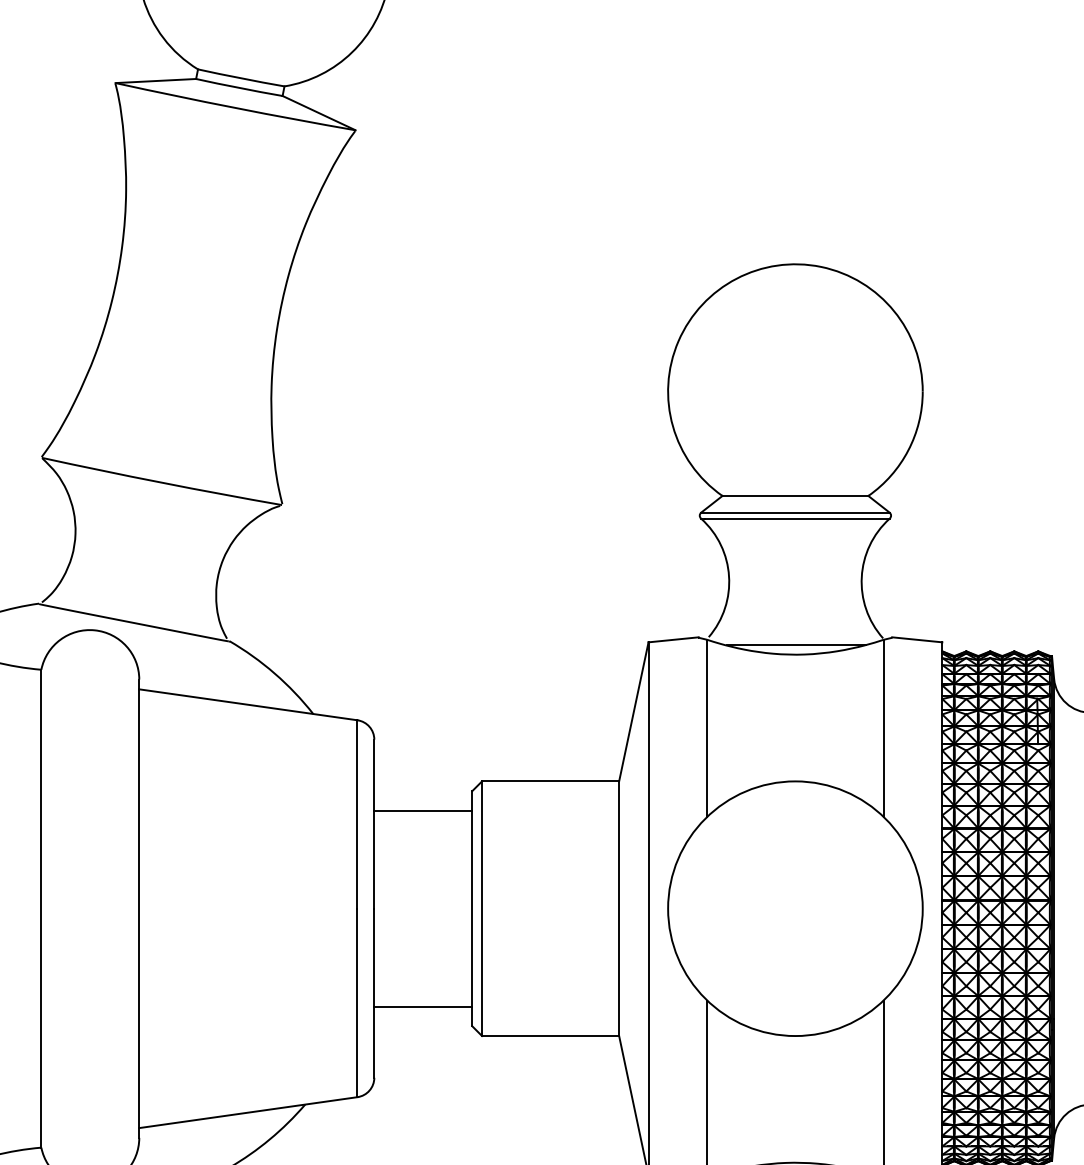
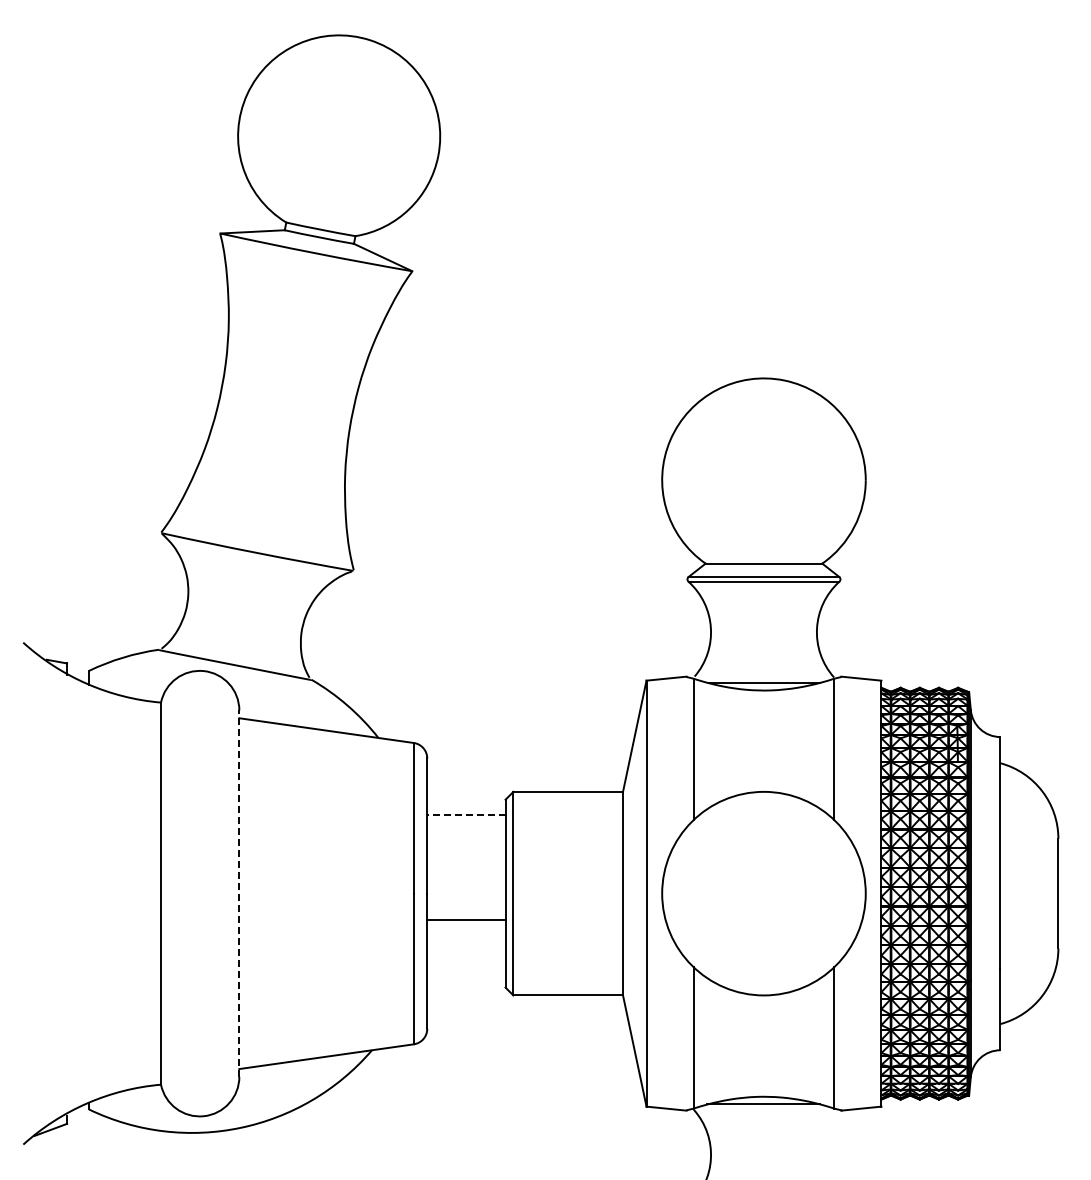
line: (422, 810) -> (465, 815), solid -> dashed
line: (139, 908) -> (239, 893), solid -> dashed
line: (423, 1006) -> (466, 919), moved

